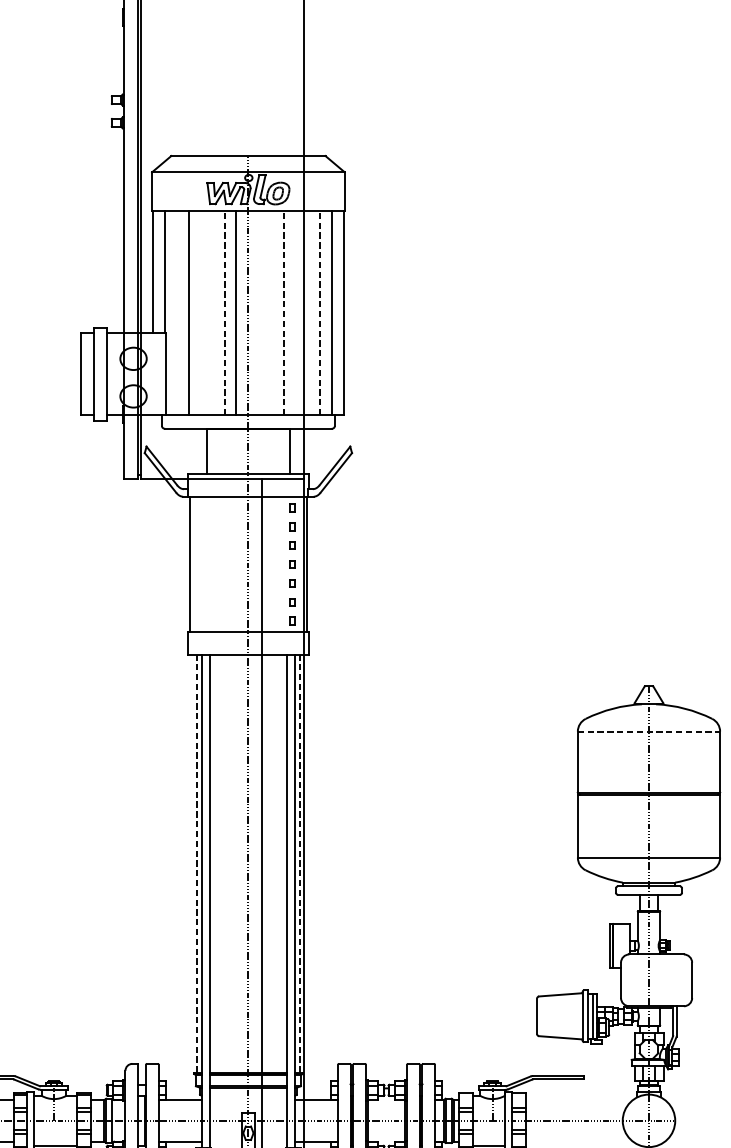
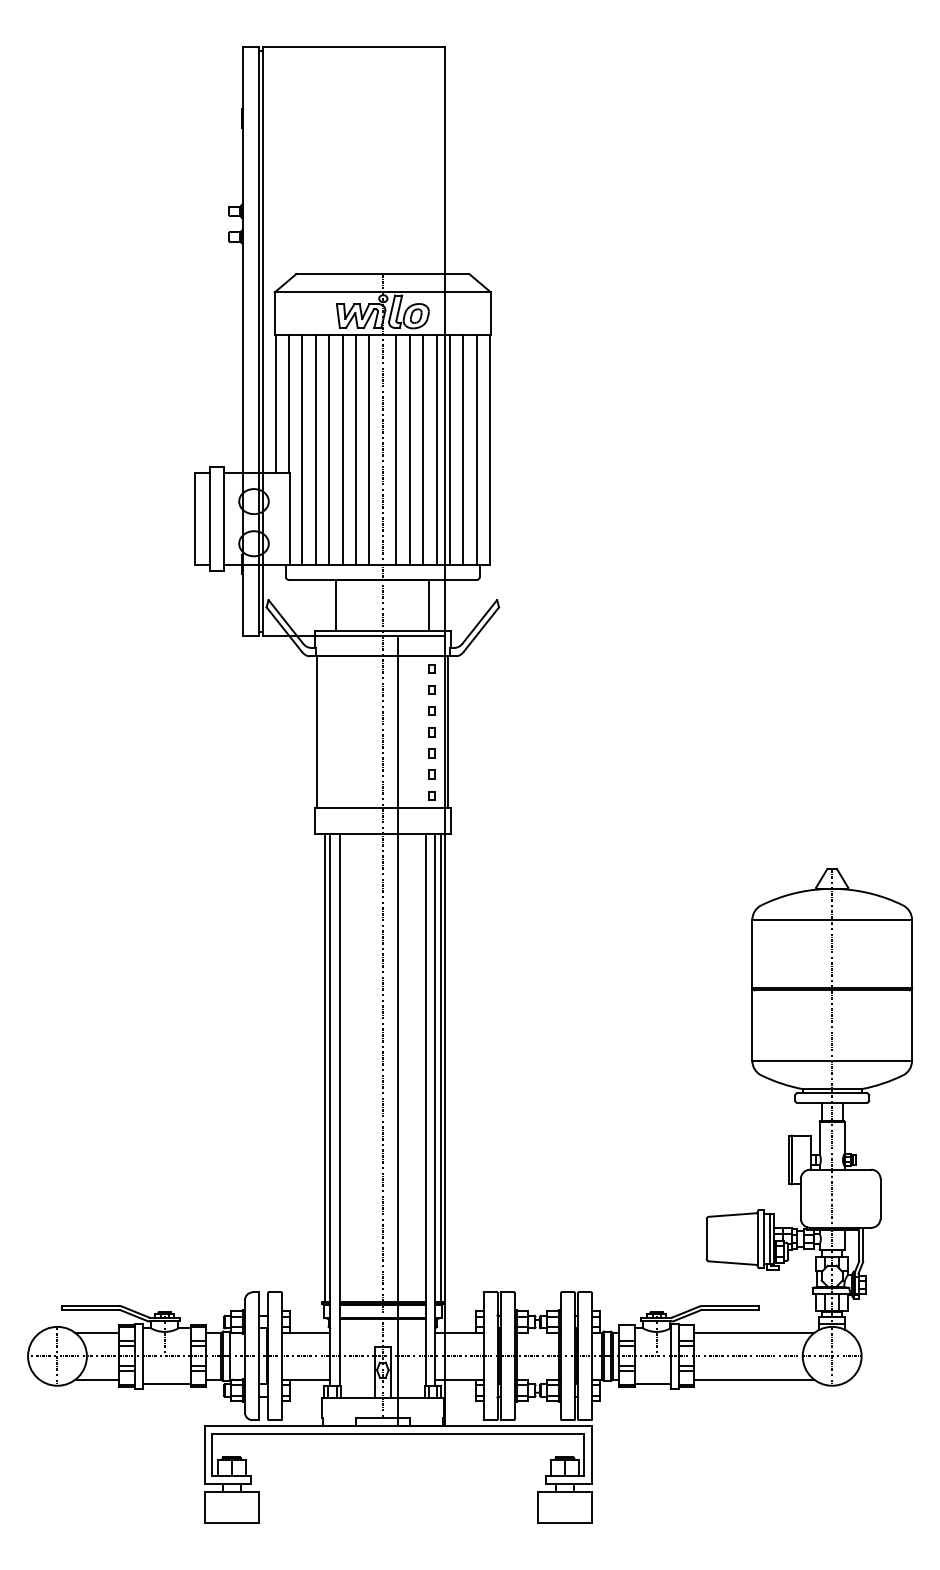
line: (176, 312) -> (302, 449), added
line: (200, 312) -> (329, 449), added
line: (212, 312) -> (342, 449), added
line: (260, 312) -> (396, 449), added
line: (272, 312) -> (409, 449), added
line: (296, 312) -> (436, 449), added
line: (307, 312) -> (449, 449), added
line: (224, 313) -> (356, 450), dashed -> solid
line: (284, 313) -> (423, 450), dashed -> solid
line: (320, 313) -> (463, 450), dashed -> solid
line: (649, 731) -> (832, 919), dashed -> solid
line: (196, 863) -> (324, 1067), dashed -> solid
line: (299, 863) -> (440, 1067), dashed -> solid
line: (579, 1099) -> (754, 1332), added
line: (579, 1141) -> (754, 1379), added

